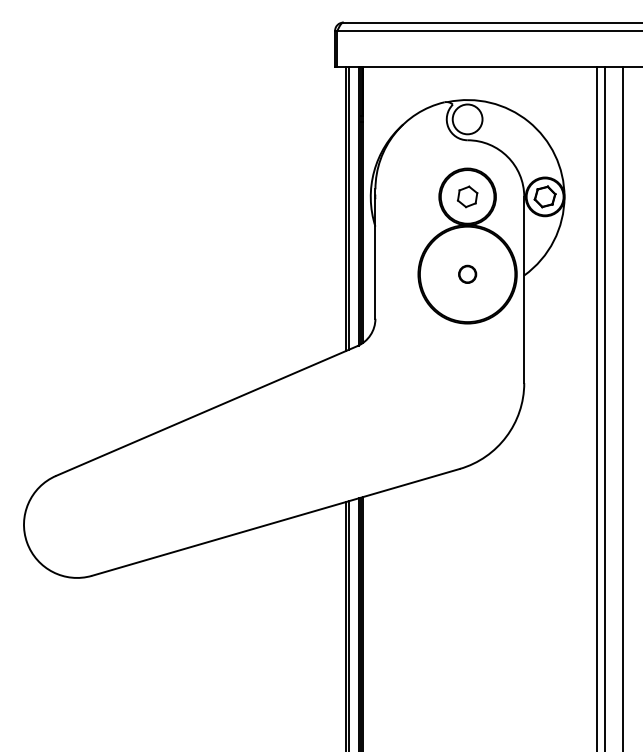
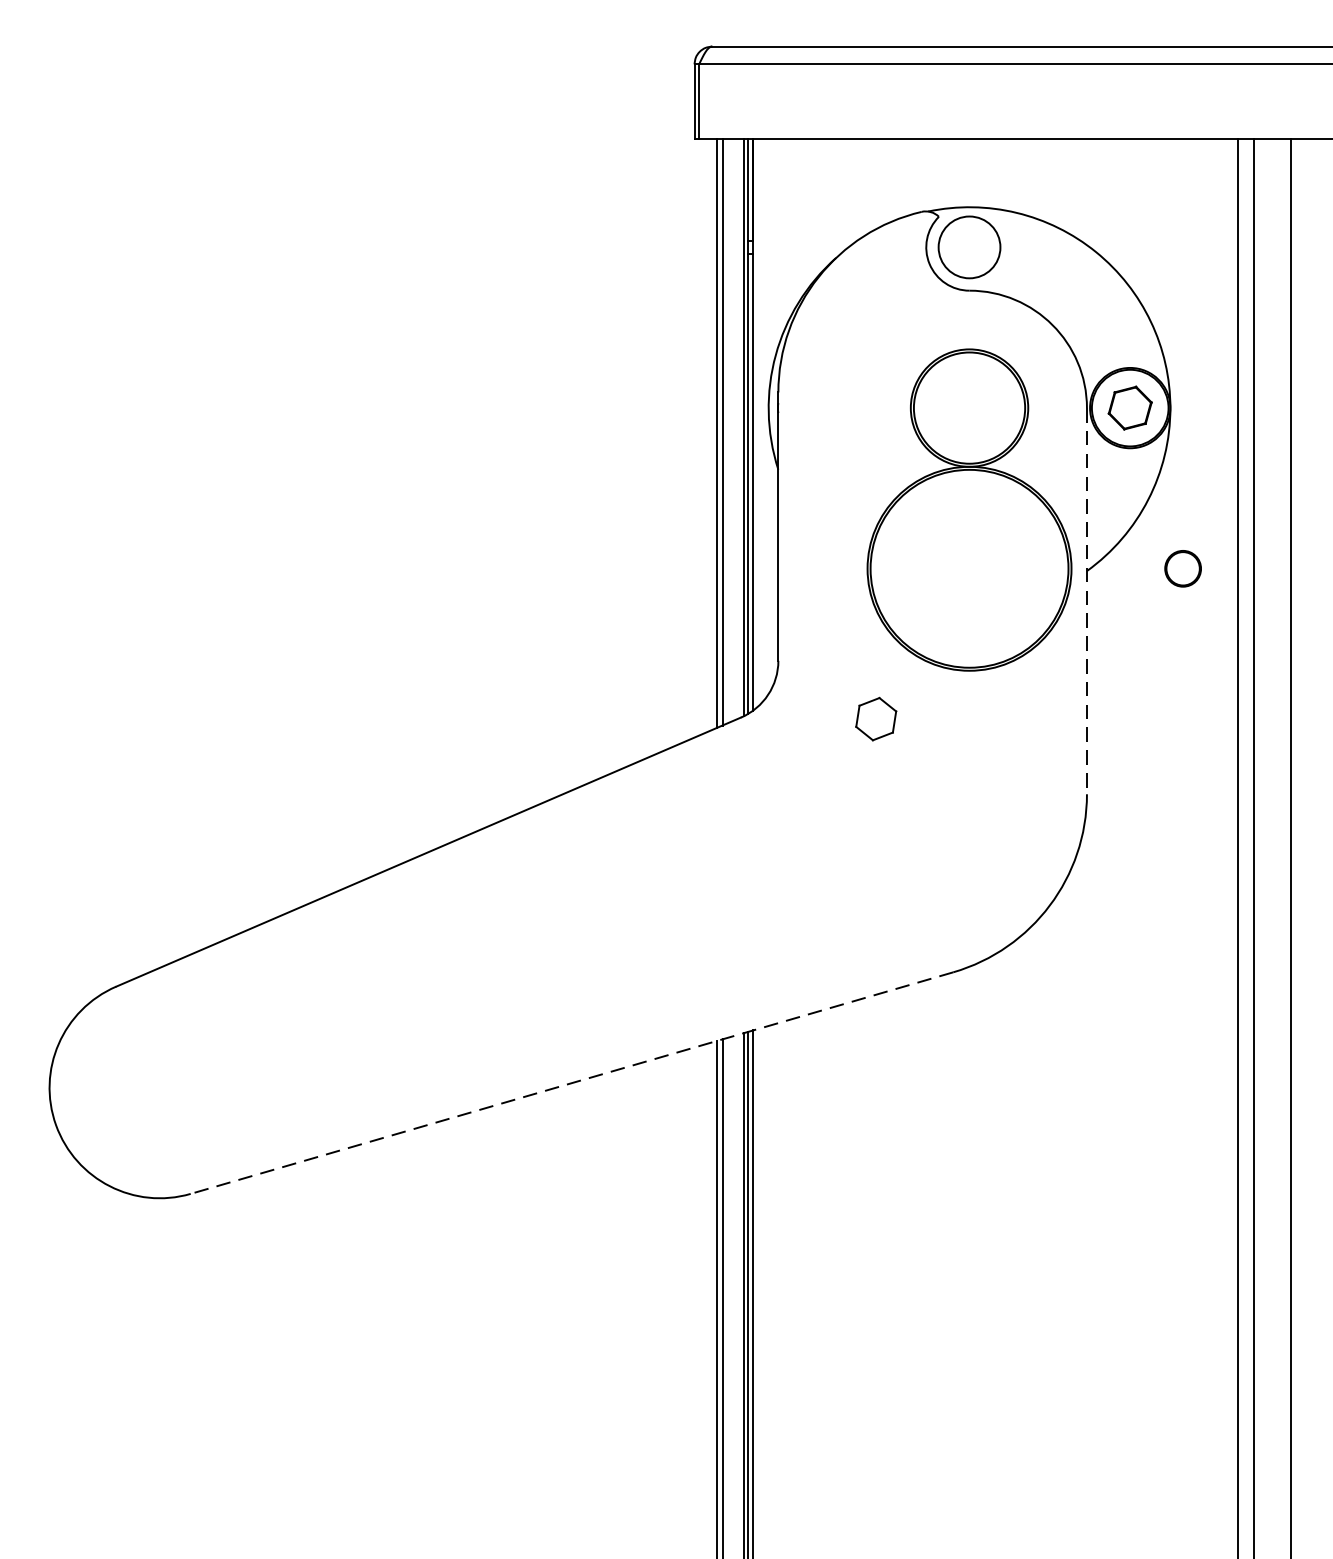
part: (467, 196) -> (875, 718), moved
circle: (467, 273) -> (1182, 566), moved
line: (524, 290) -> (1087, 602), solid -> dashed
line: (275, 522) -> (571, 1083), solid -> dashed

